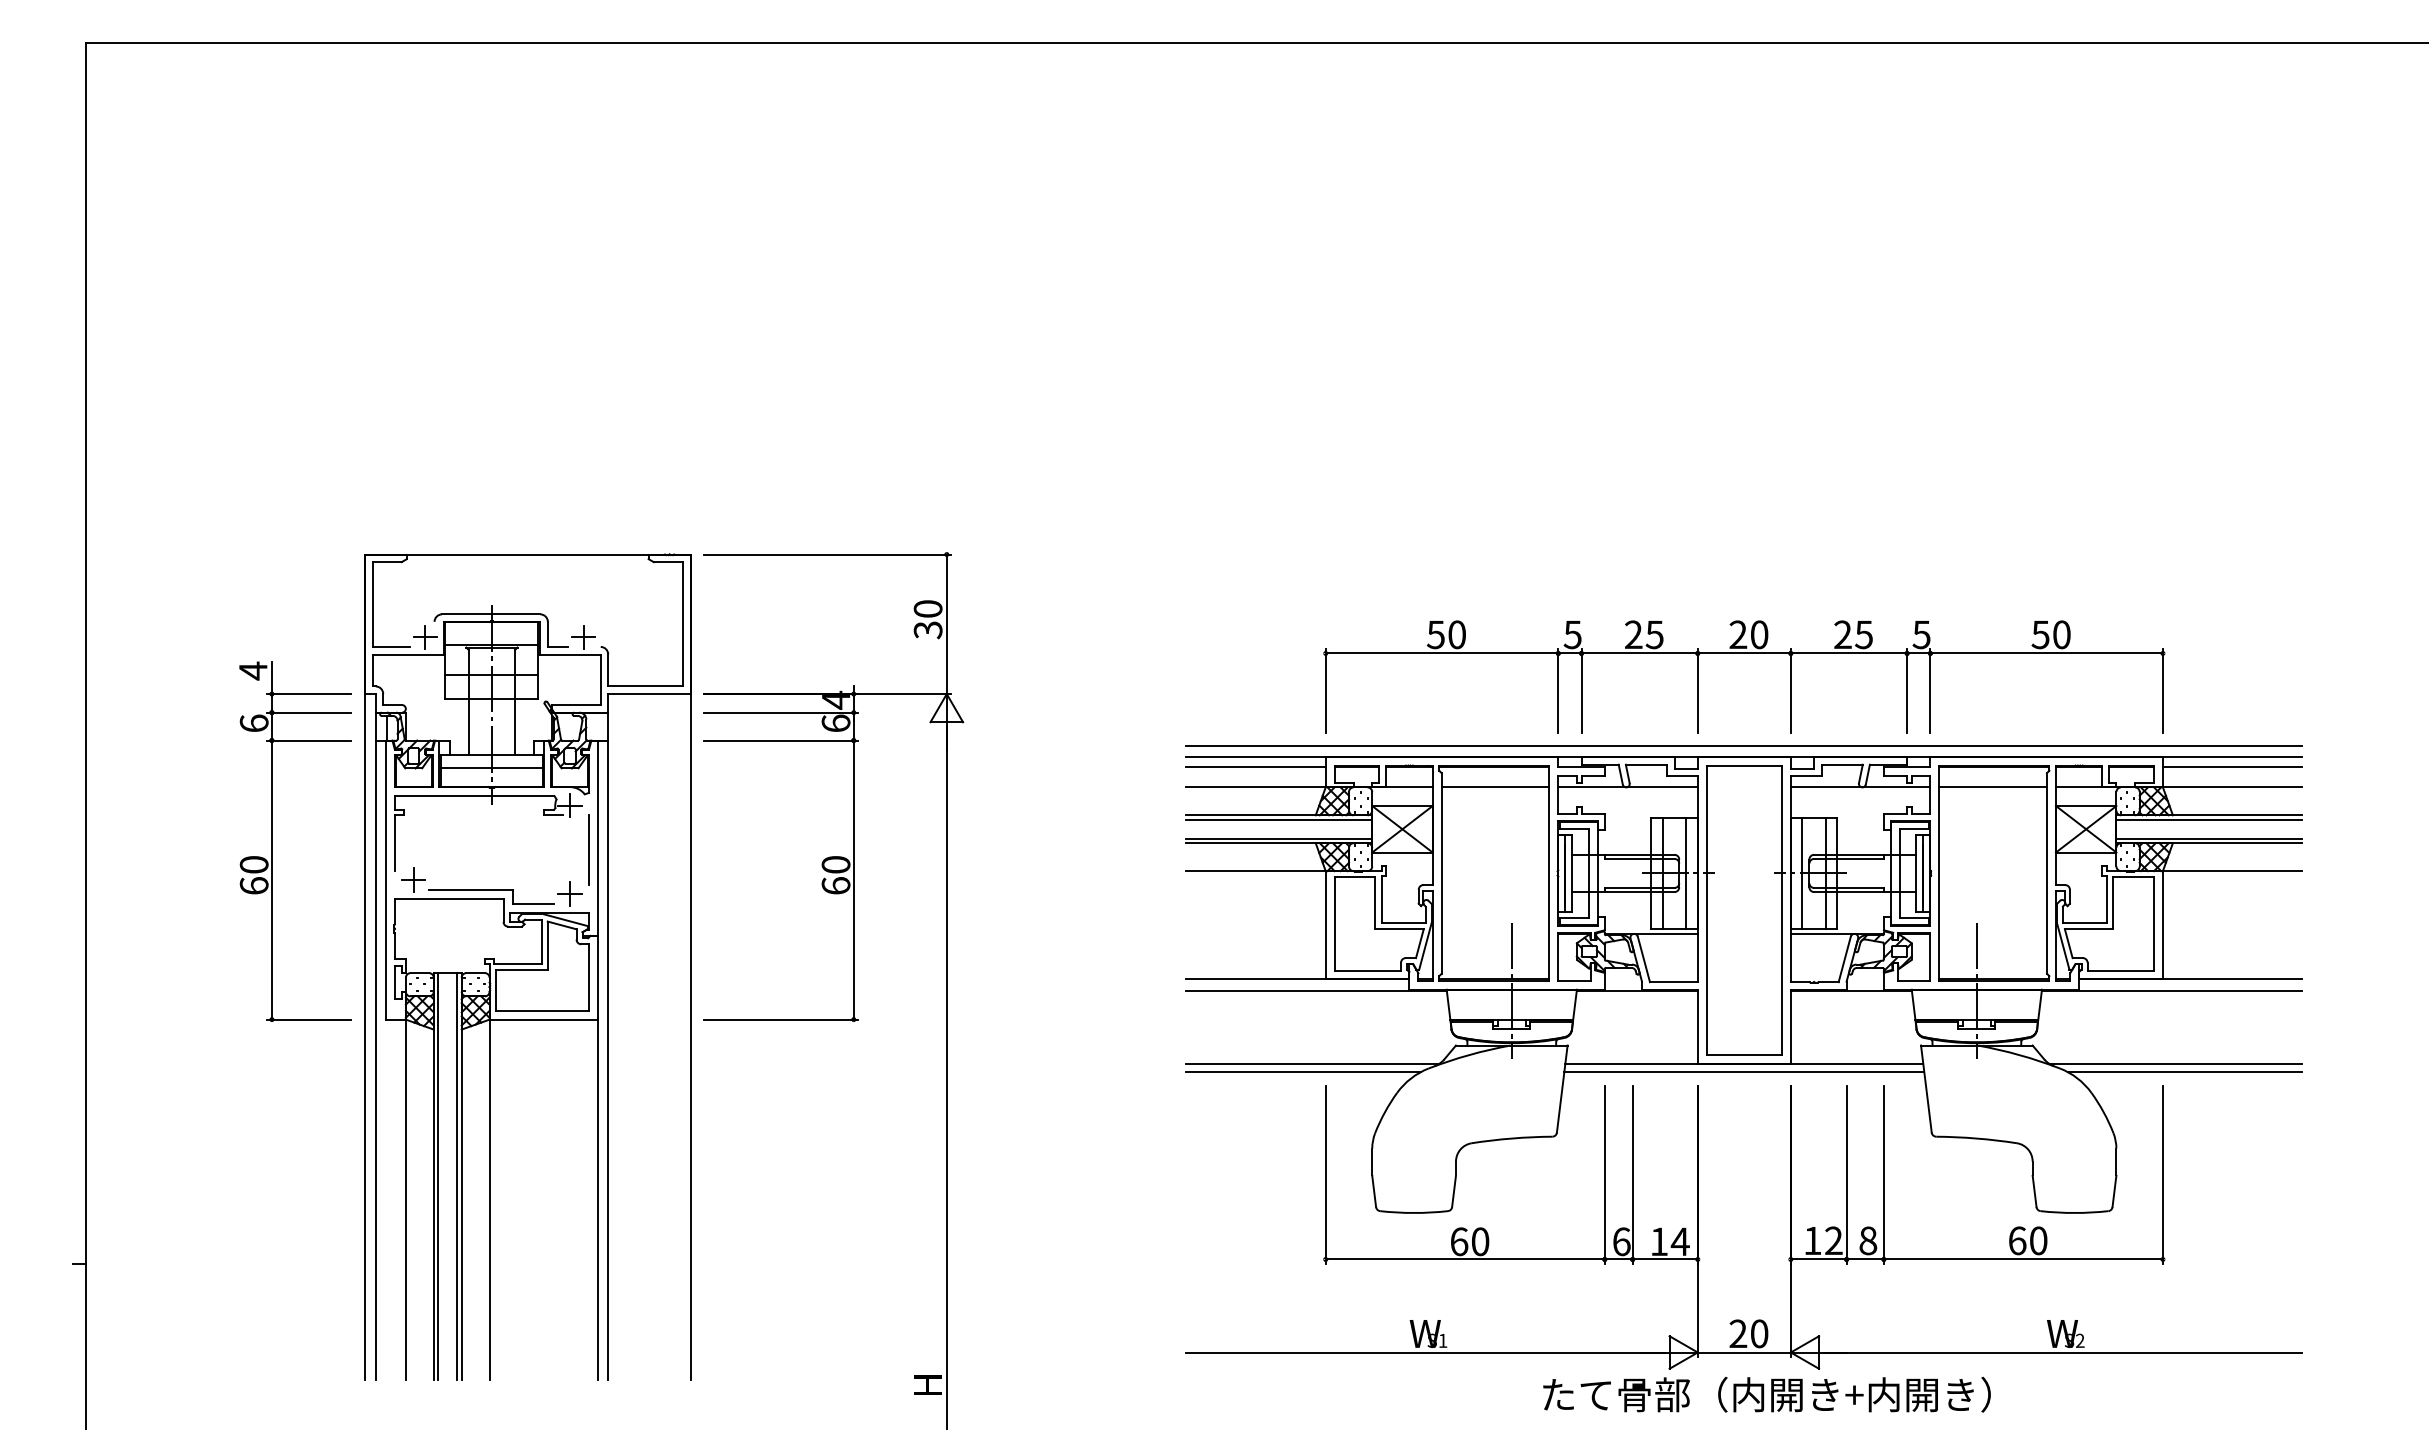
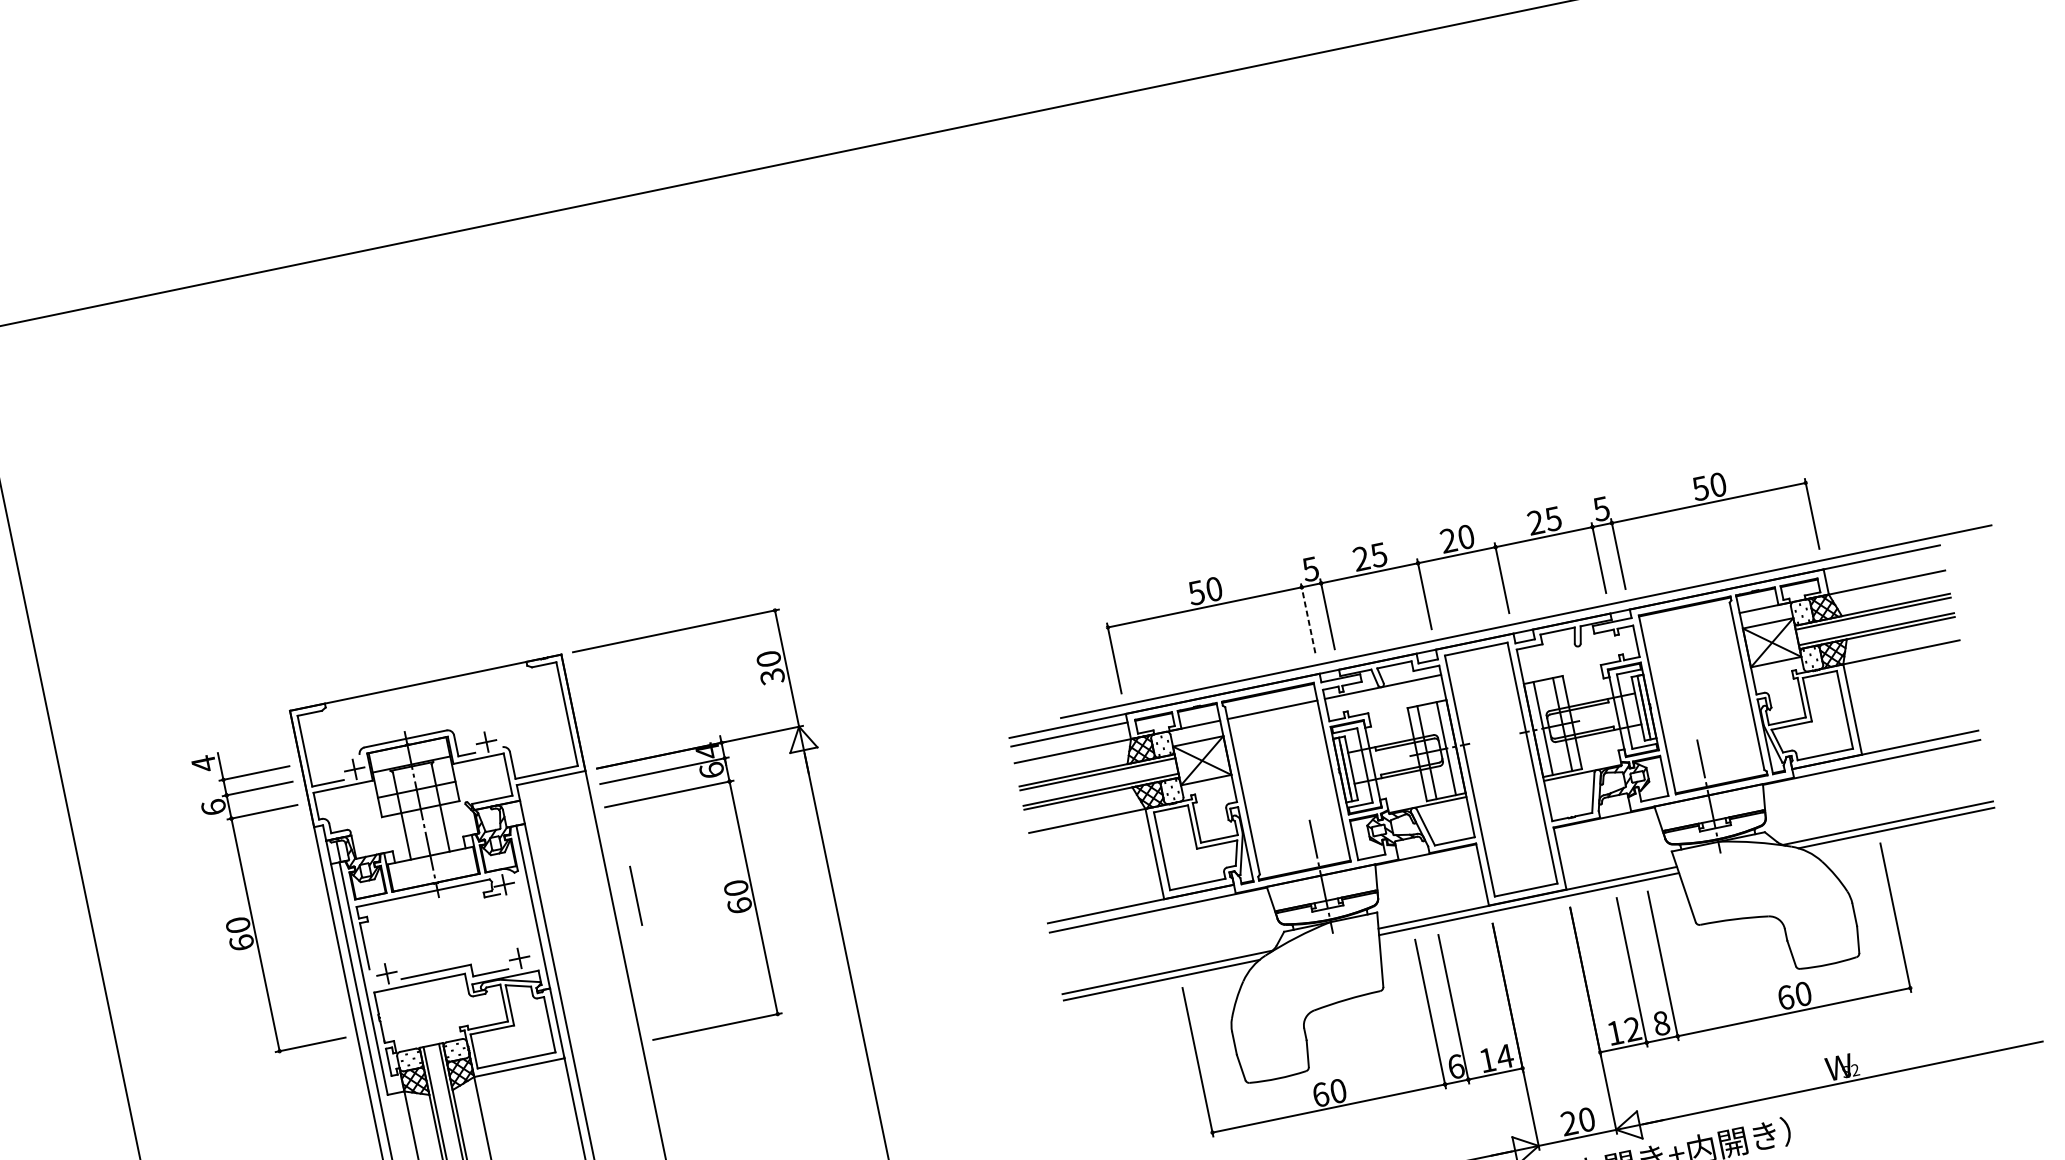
line: (1558, 690) -> (1308, 618), solid -> dashed
line: (1743, 745) -> (1525, 621), moved
line: (2232, 767) -> (1883, 566), removed
line: (491, 768) -> (432, 867), removed
line: (1860, 787) -> (1576, 646), removed
line: (1992, 787) -> (1686, 624), removed
part: (272, 841) -> (249, 902), moved
line: (588, 849) -> (635, 895), moved

